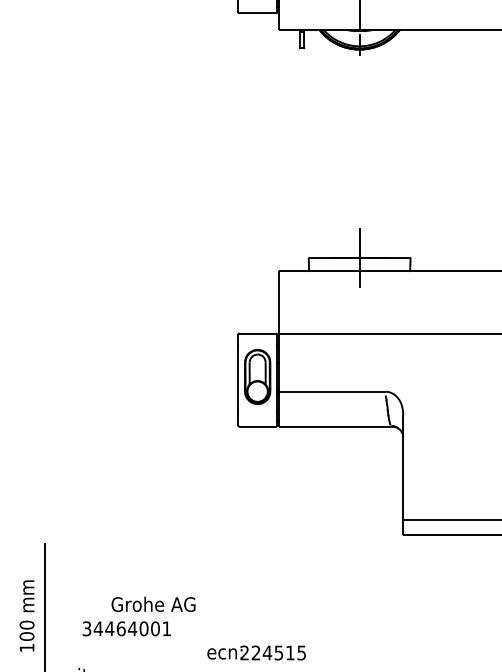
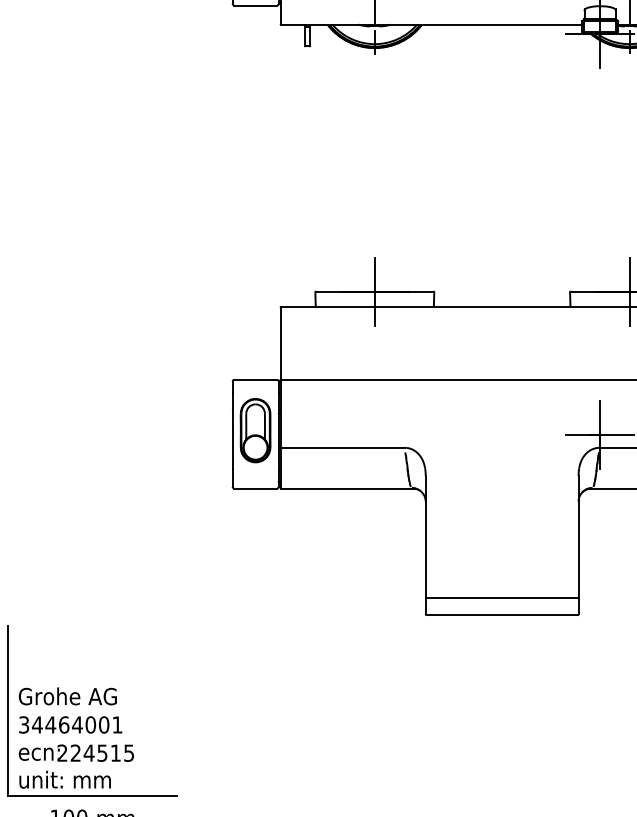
text: (153, 604) -> (67, 696), moved
text: (126, 628) -> (70, 724), moved
text: (255, 652) -> (75, 752), moved

